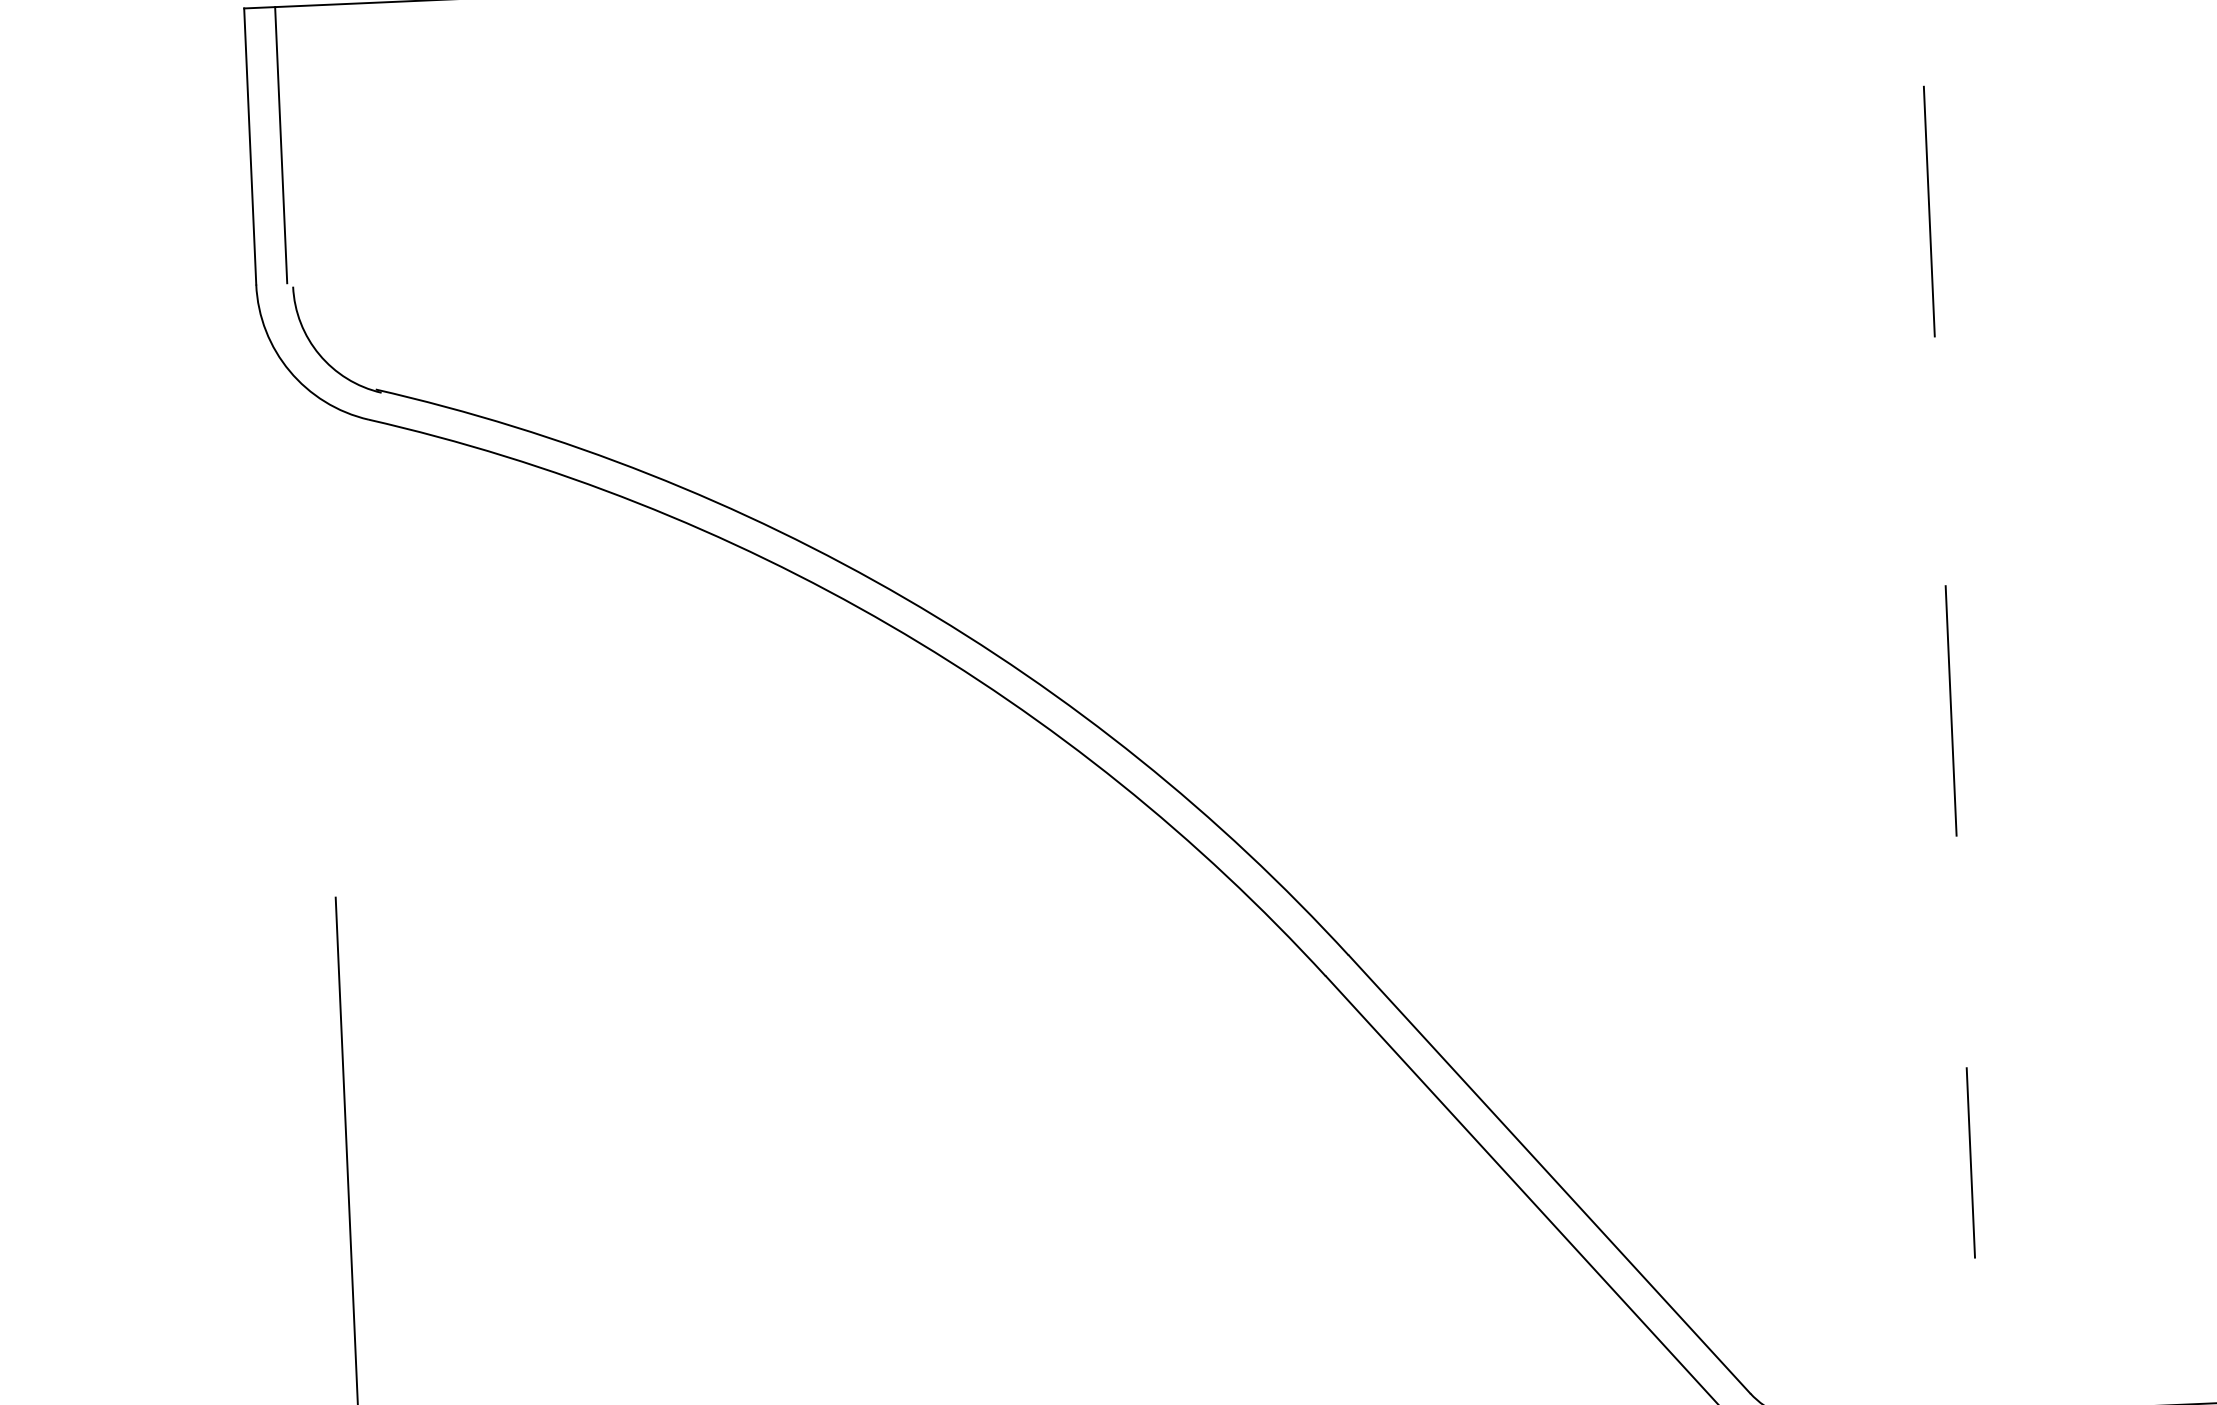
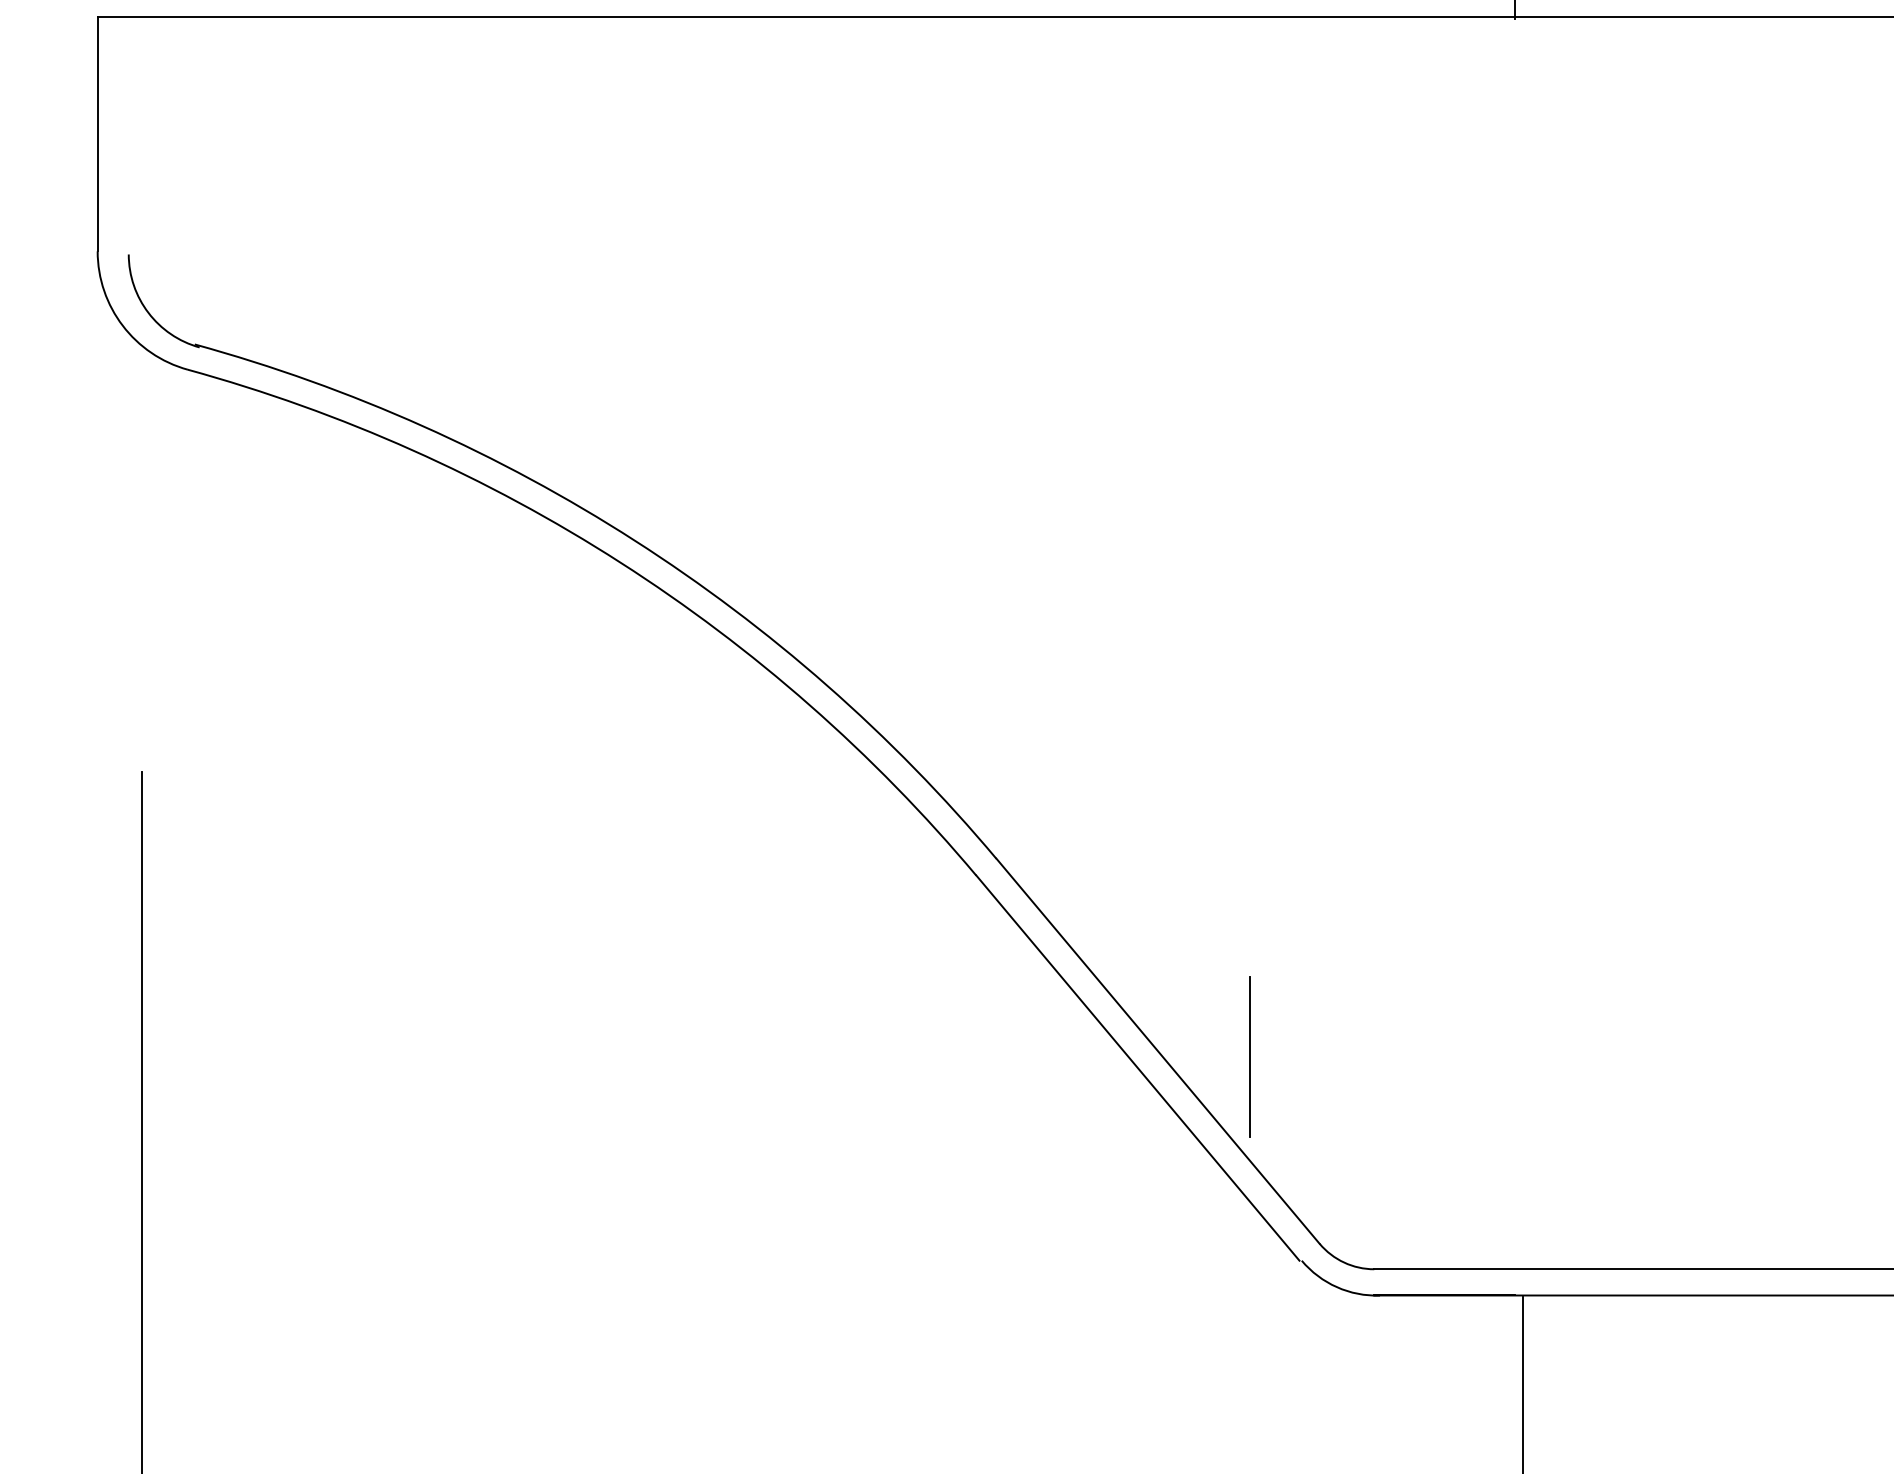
line: (280, 145) -> (123, 134), removed
line: (1929, 211) -> (1514, 251), removed
line: (1950, 710) -> (1514, 673), removed
line: (1970, 1162) -> (1249, 1056), moved

